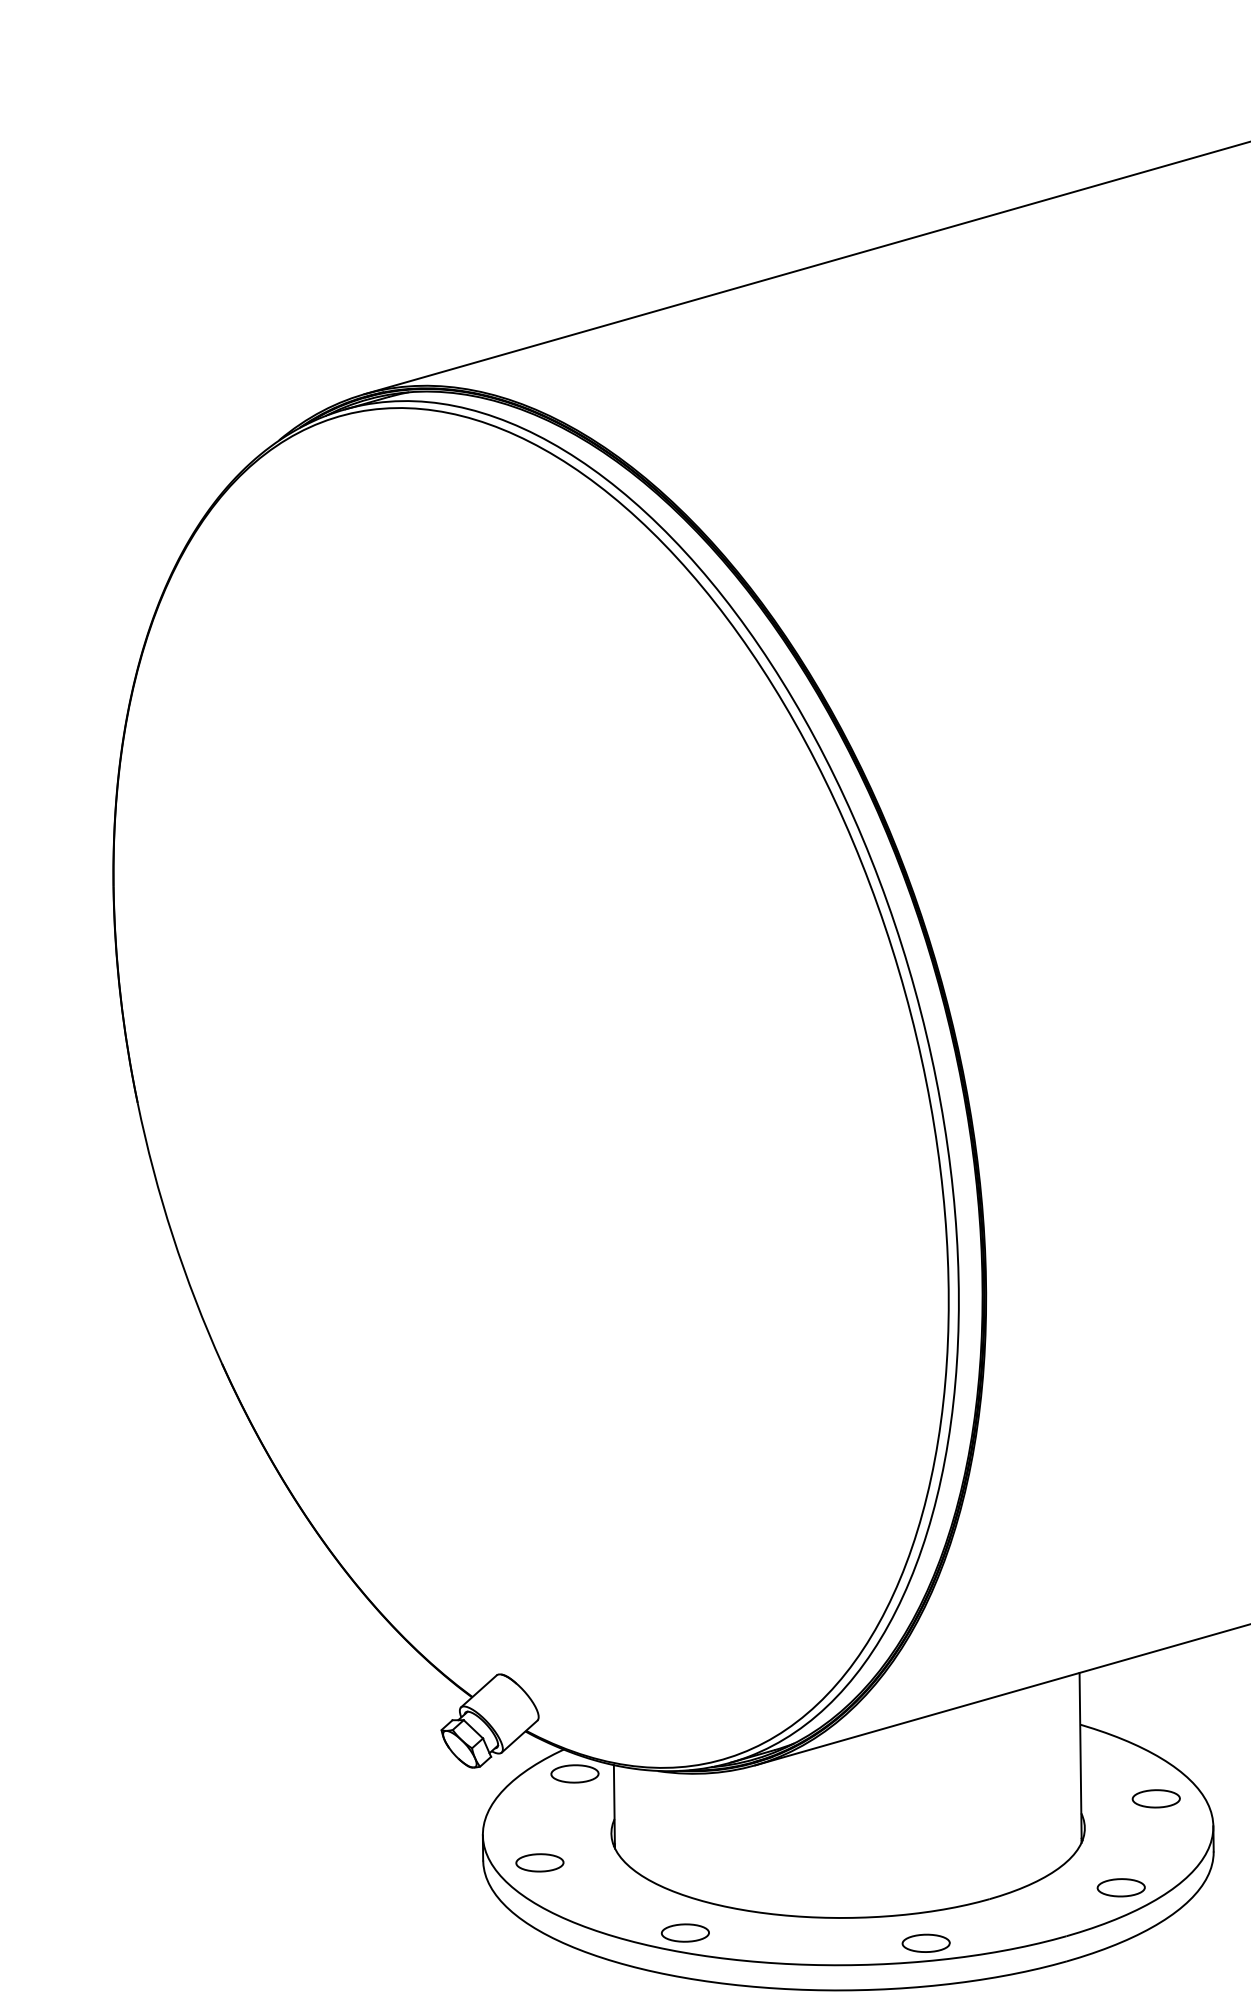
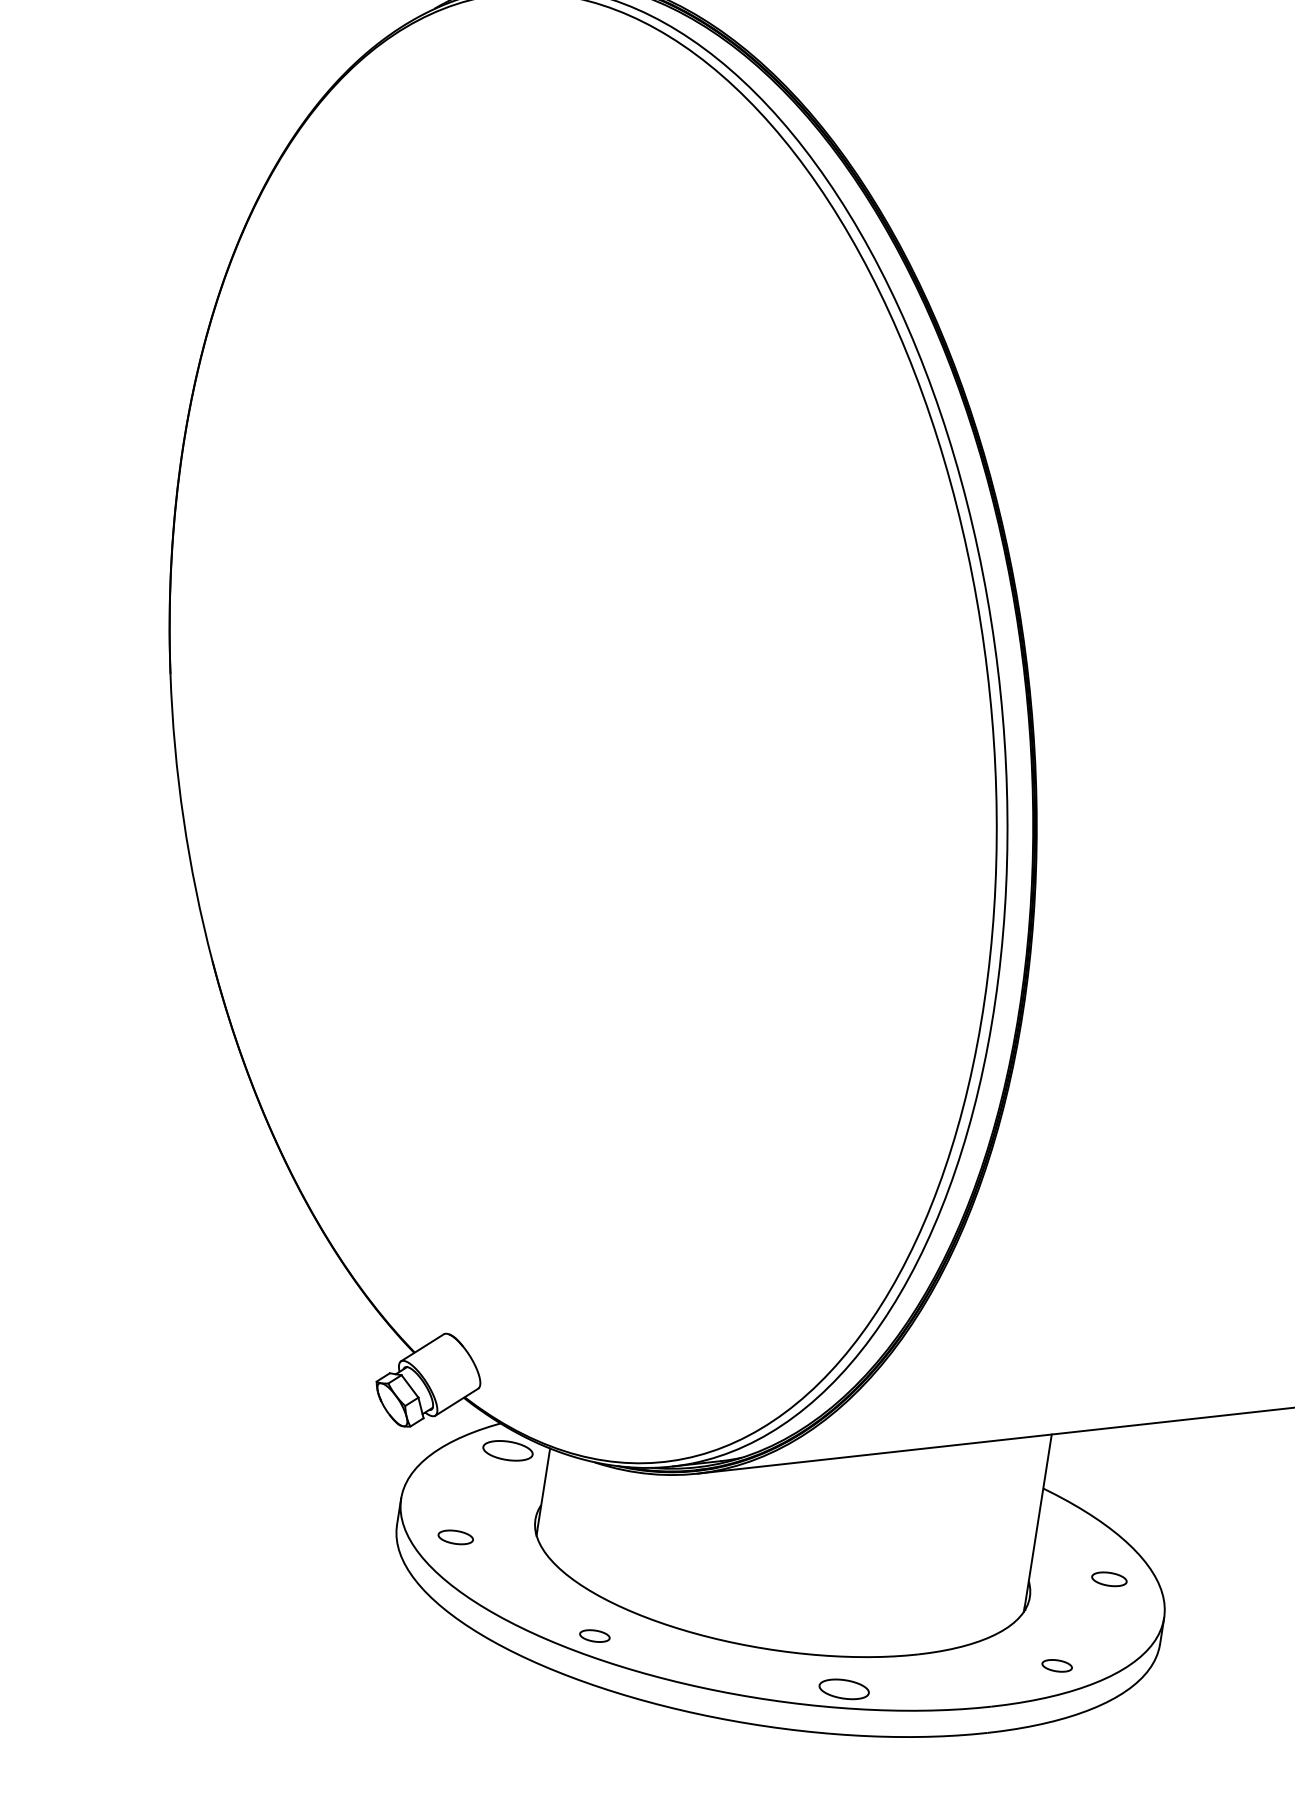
part: (1155, 1798) -> (1108, 1578), size x0.7
part: (539, 1862) -> (455, 1536), size x0.7
part: (1120, 1887) -> (1056, 1665), size x0.6
part: (684, 1932) -> (594, 1635), size x0.6

